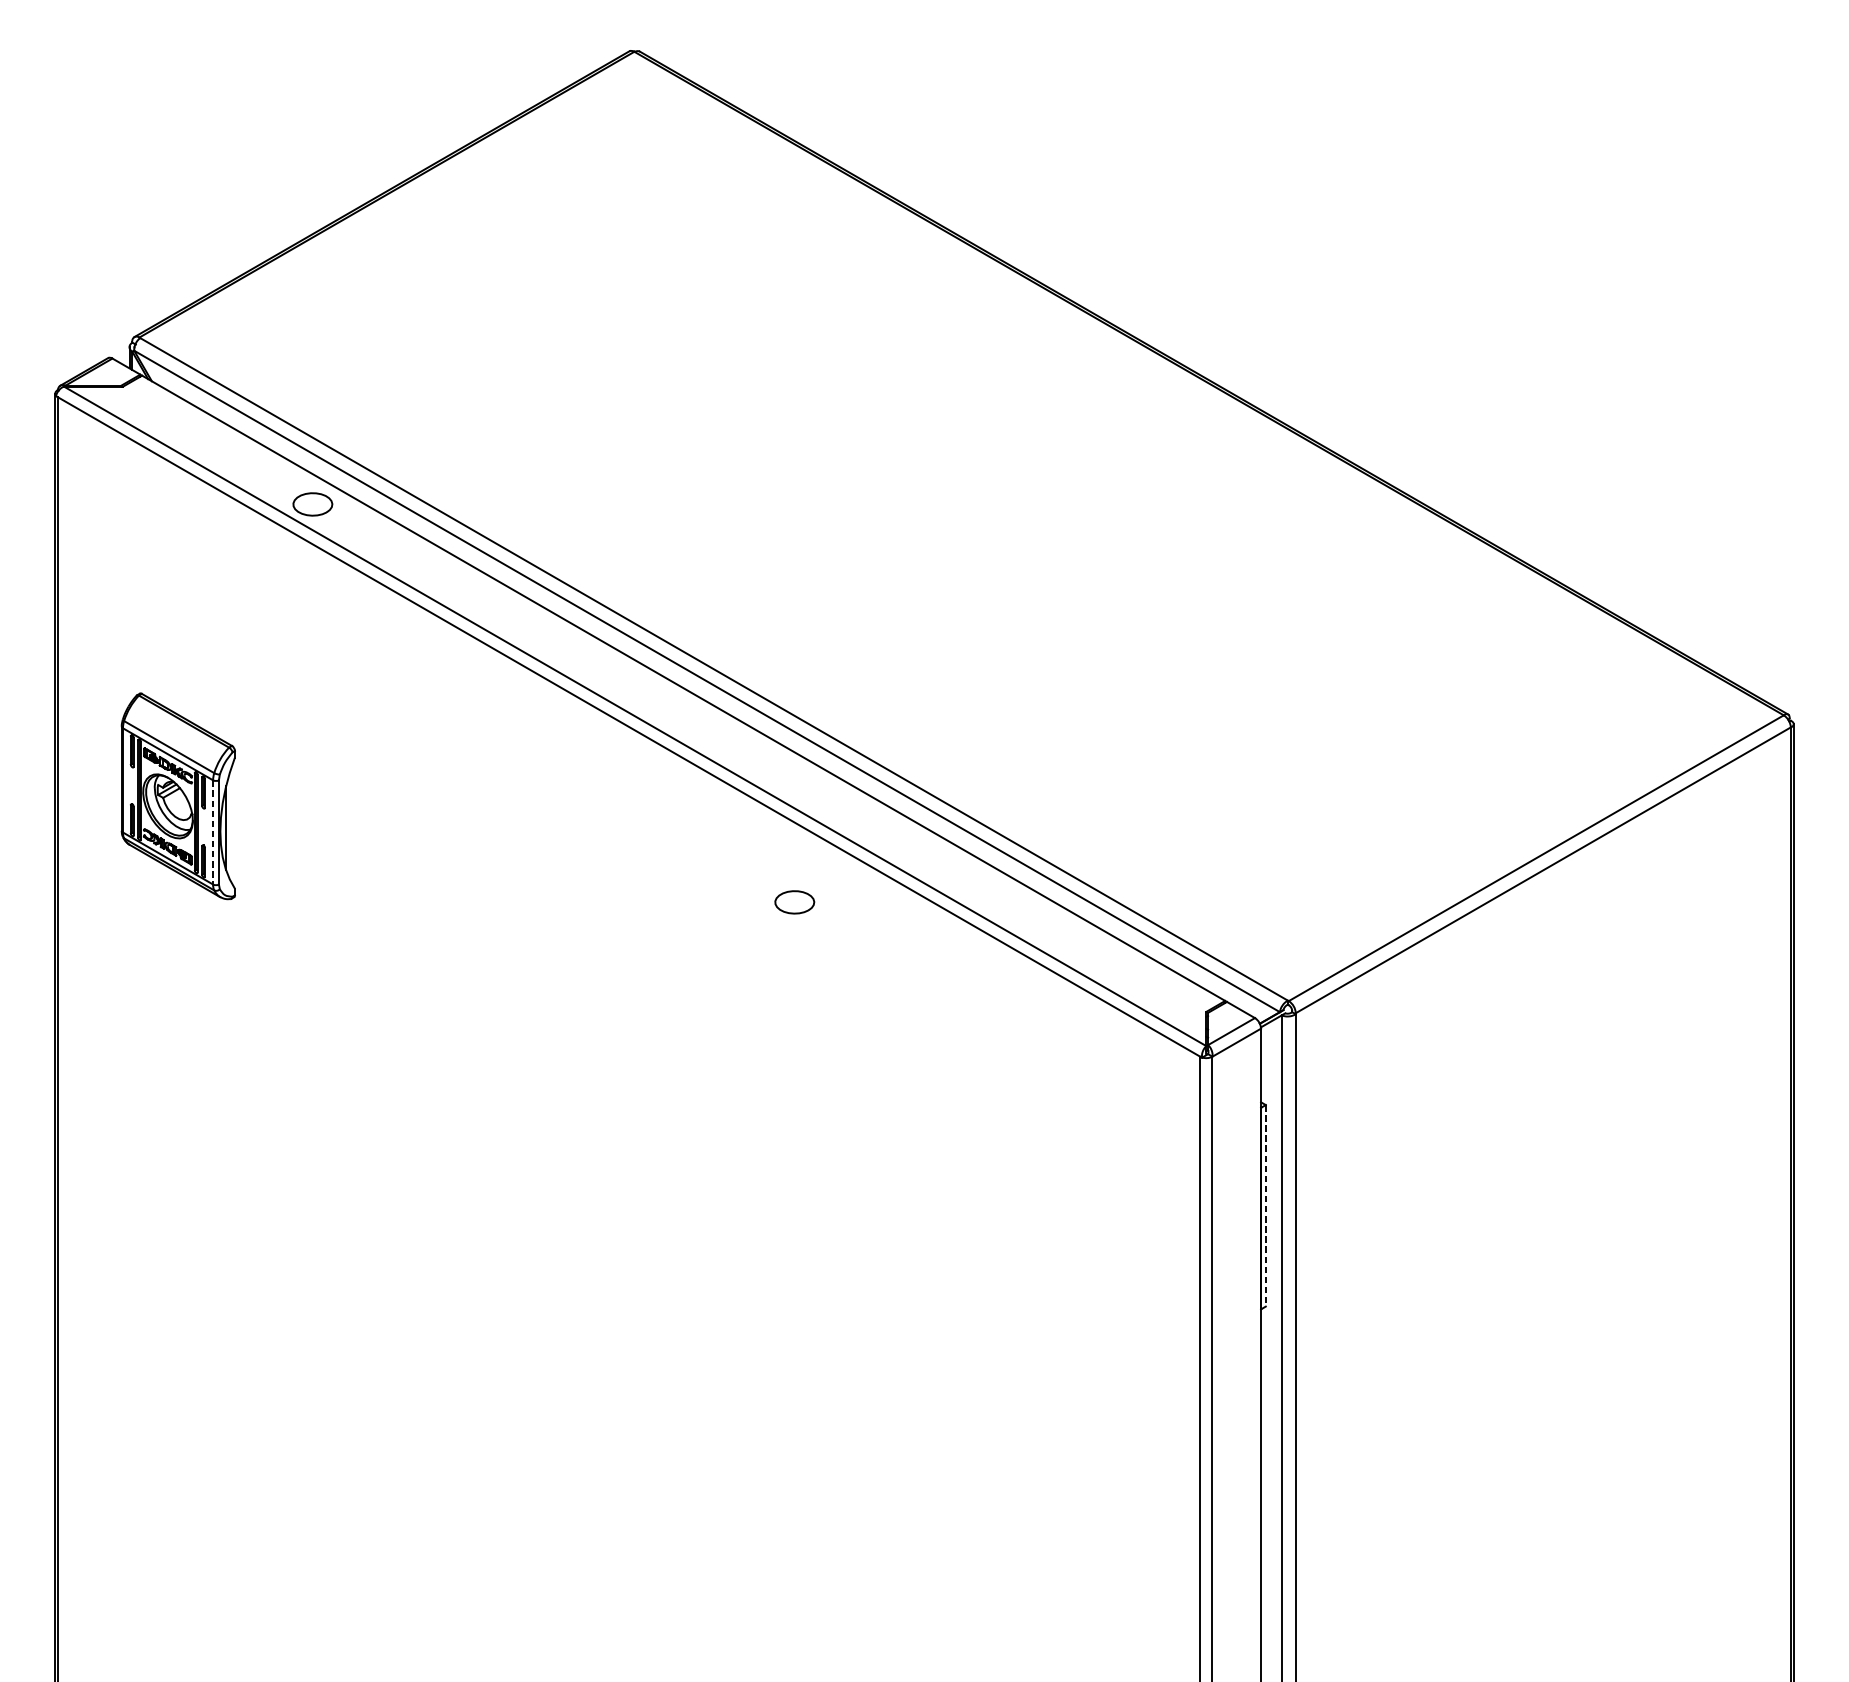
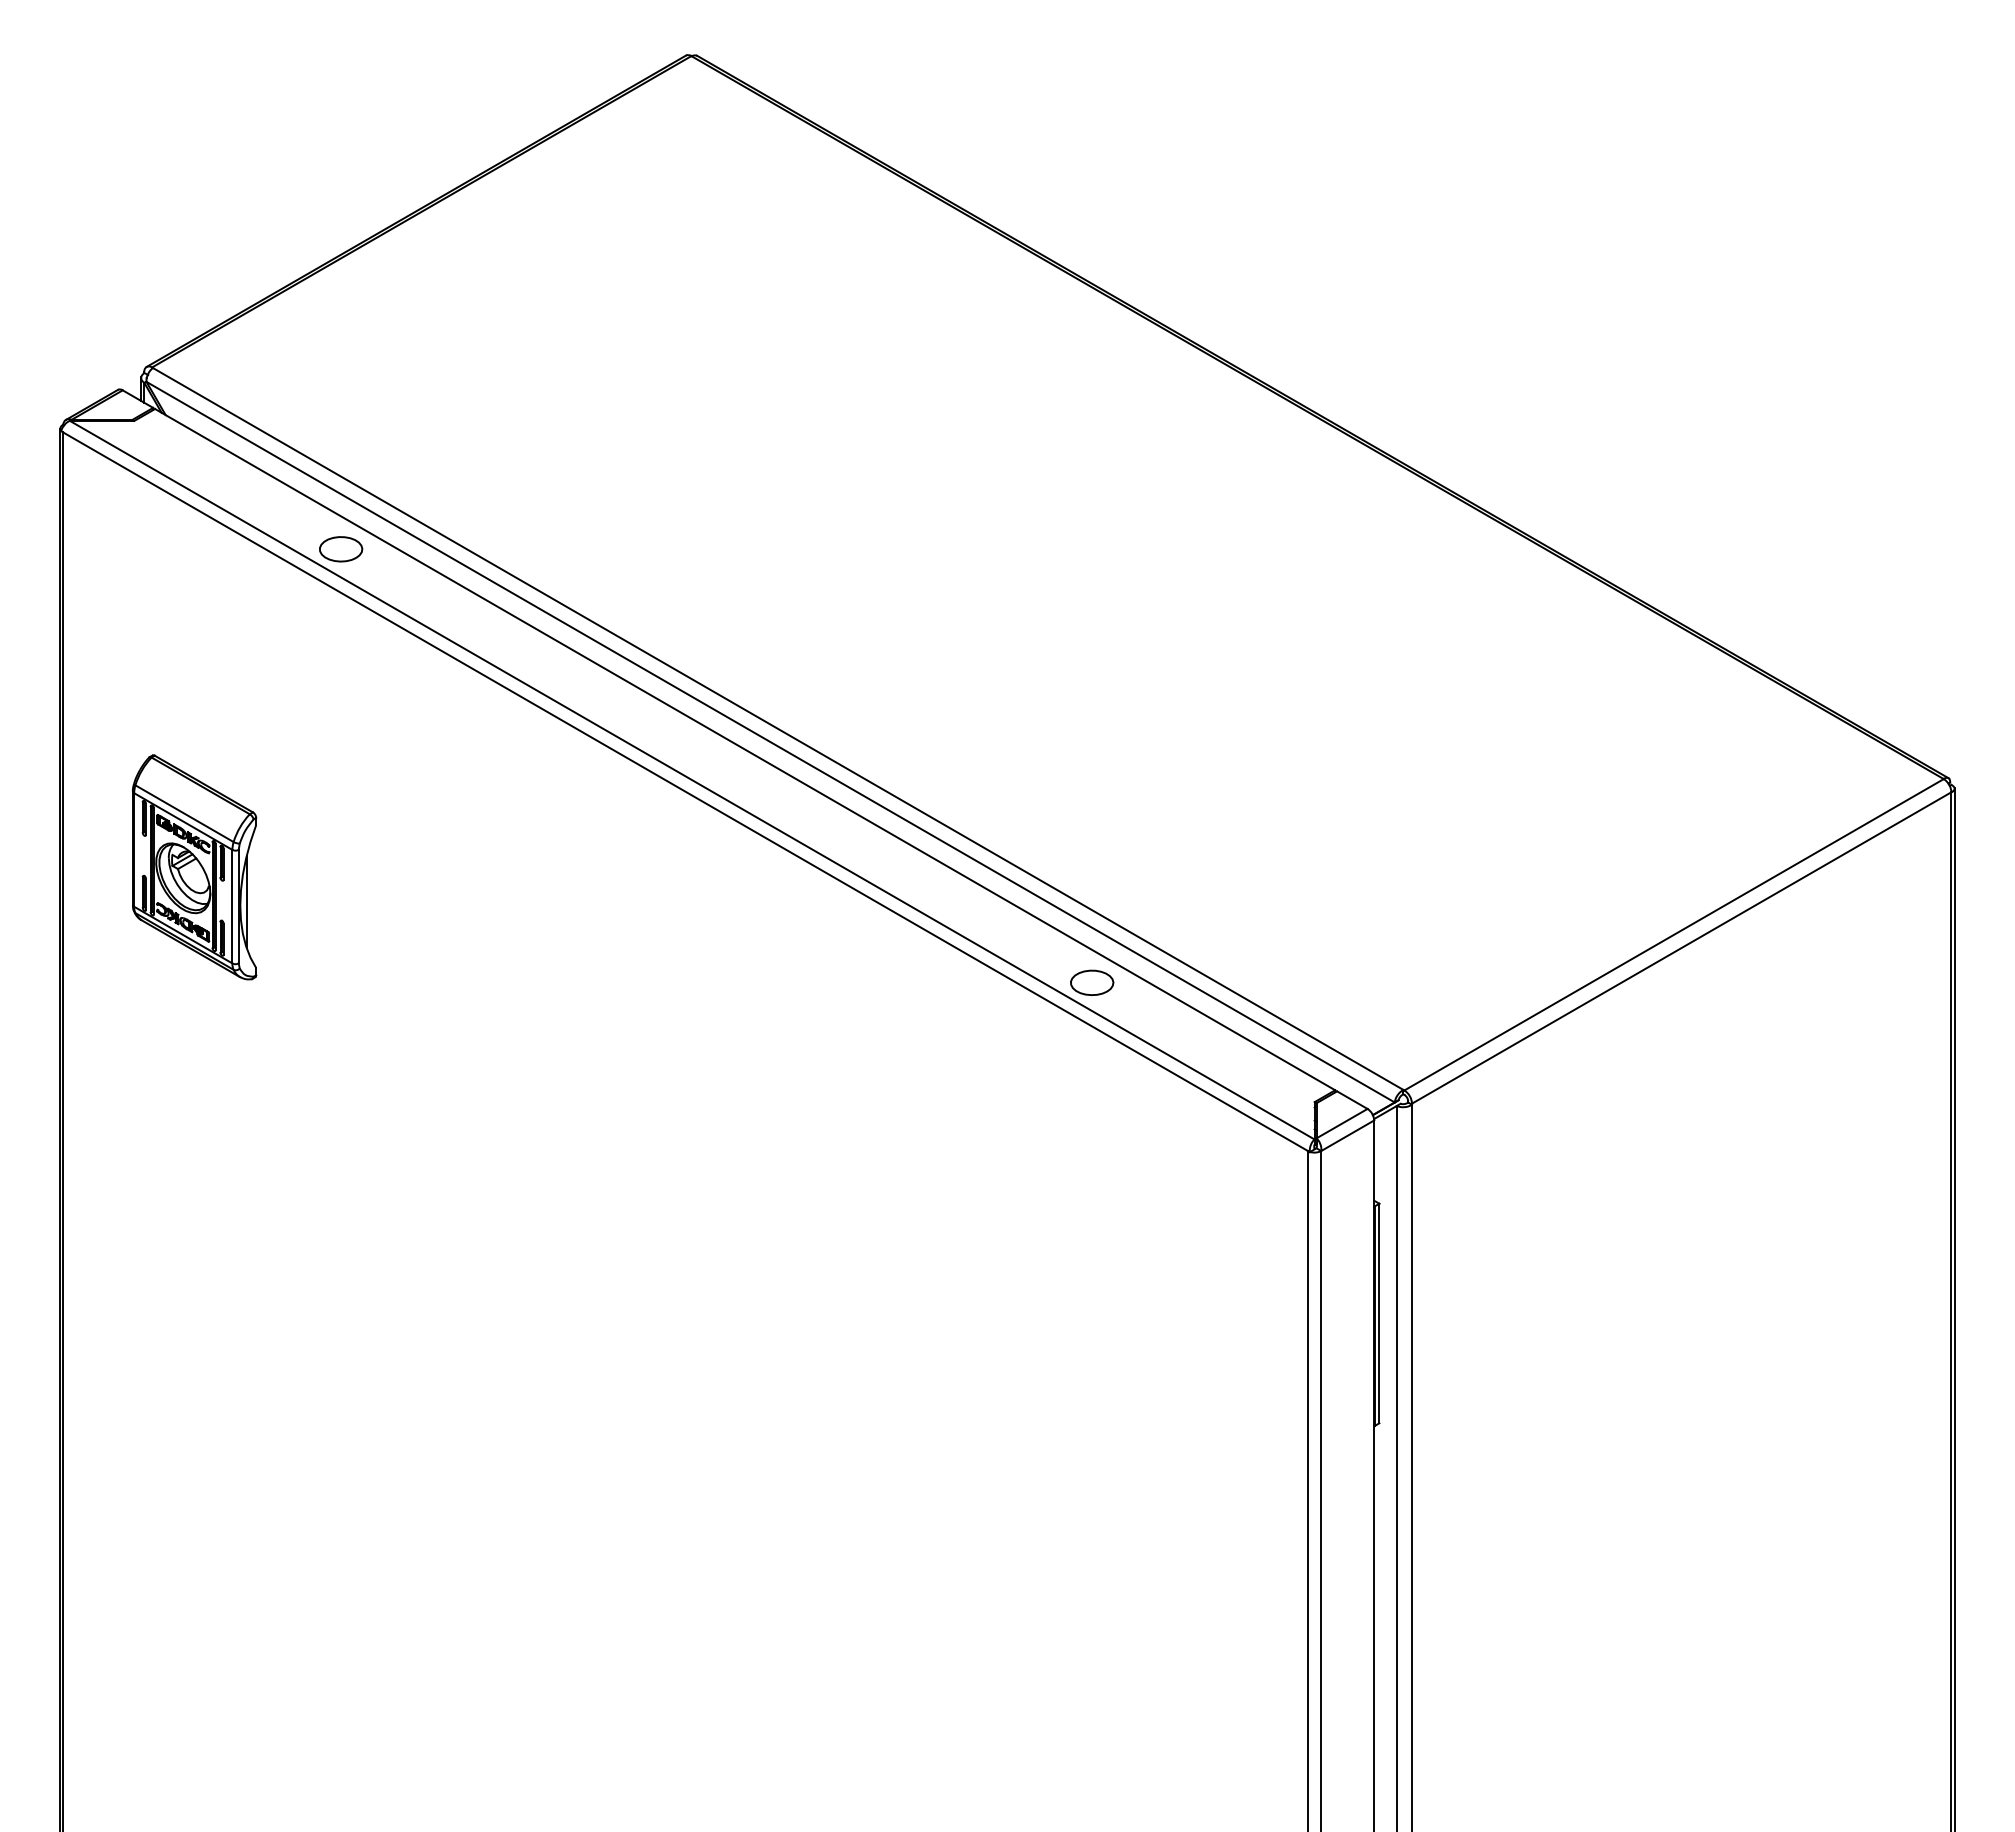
line: (213, 832) -> (232, 906), dashed -> solid
part: (795, 902) -> (1092, 982), moved
line: (1265, 1205) -> (1379, 1313), dashed -> solid

